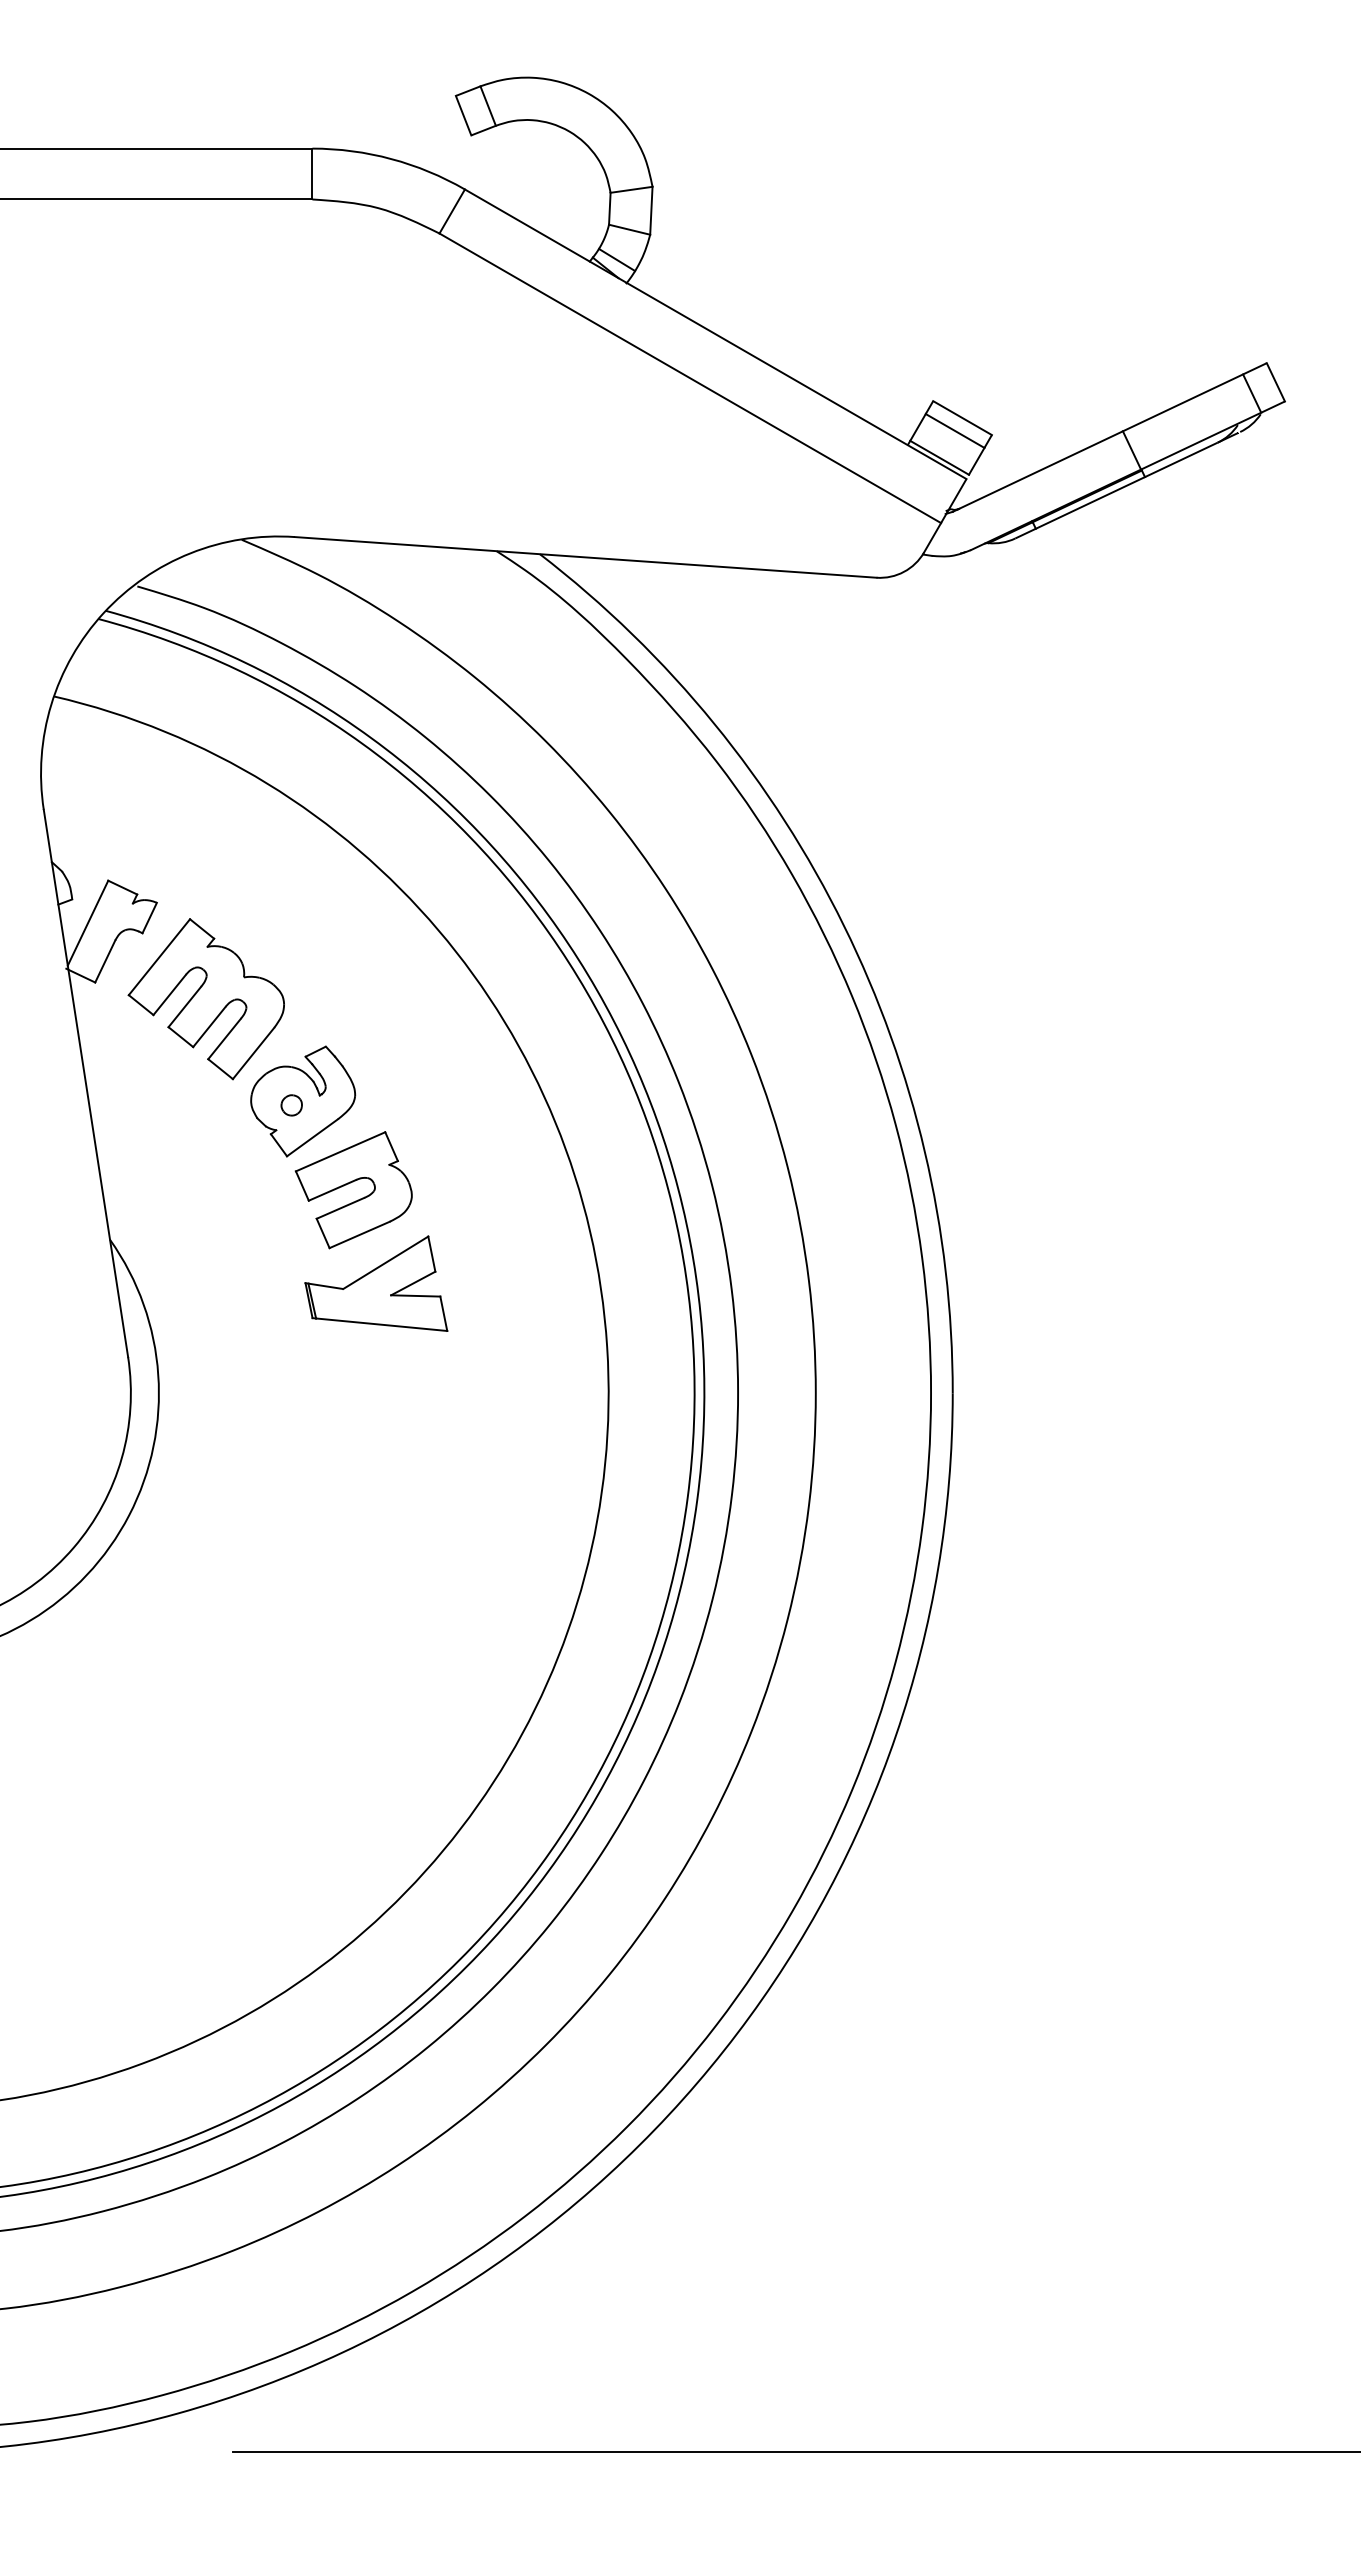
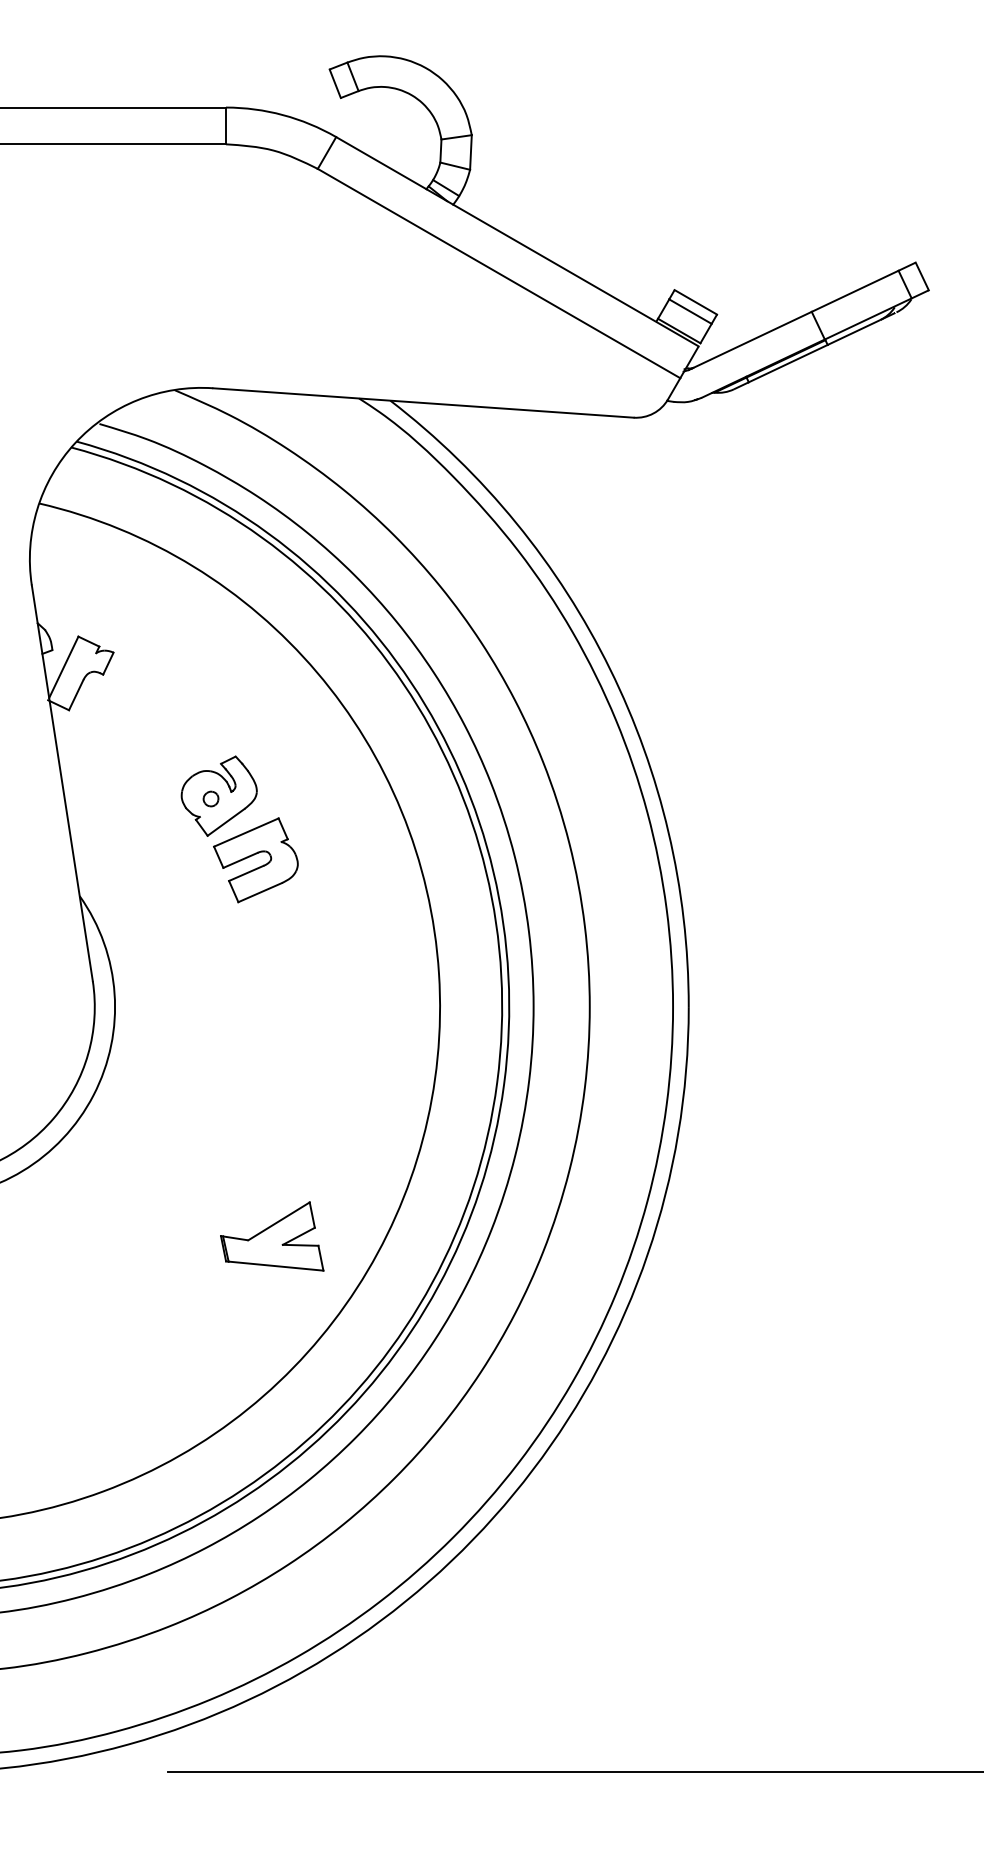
part: (205, 999) -> (148, 722), removed
part: (376, 1283) -> (272, 1236), moved

